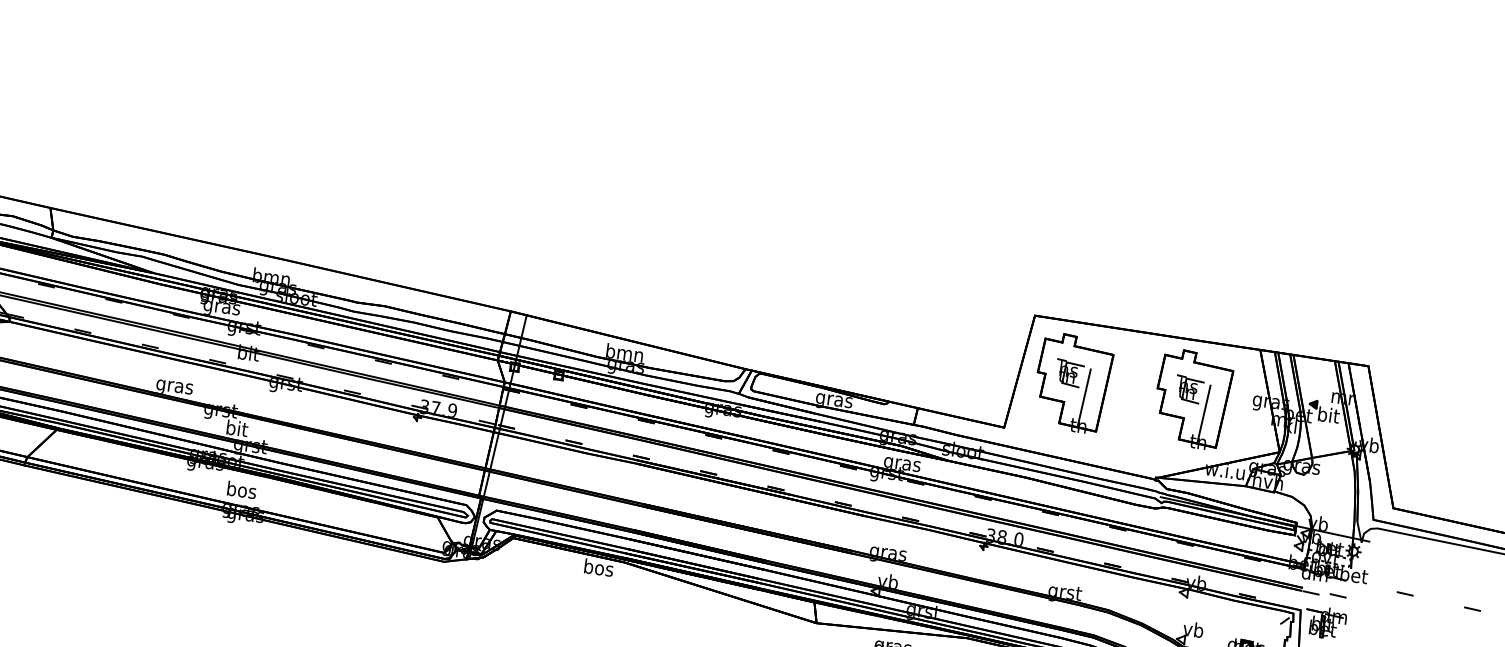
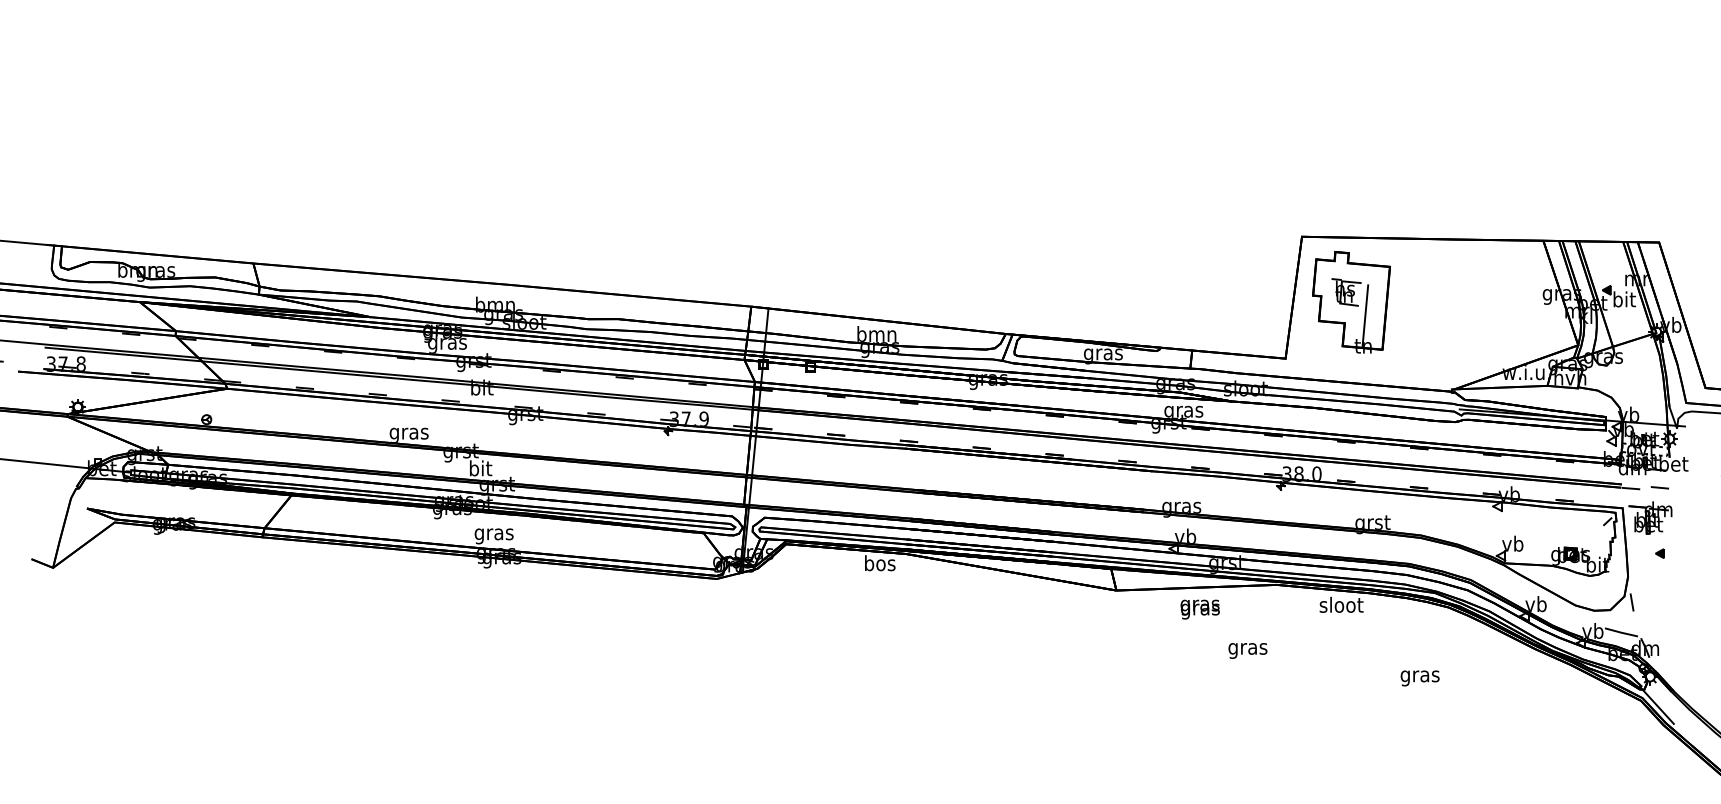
part: (1192, 399) -> (1479, 302), removed
text: (240, 491) -> (493, 534), bos -> gras

